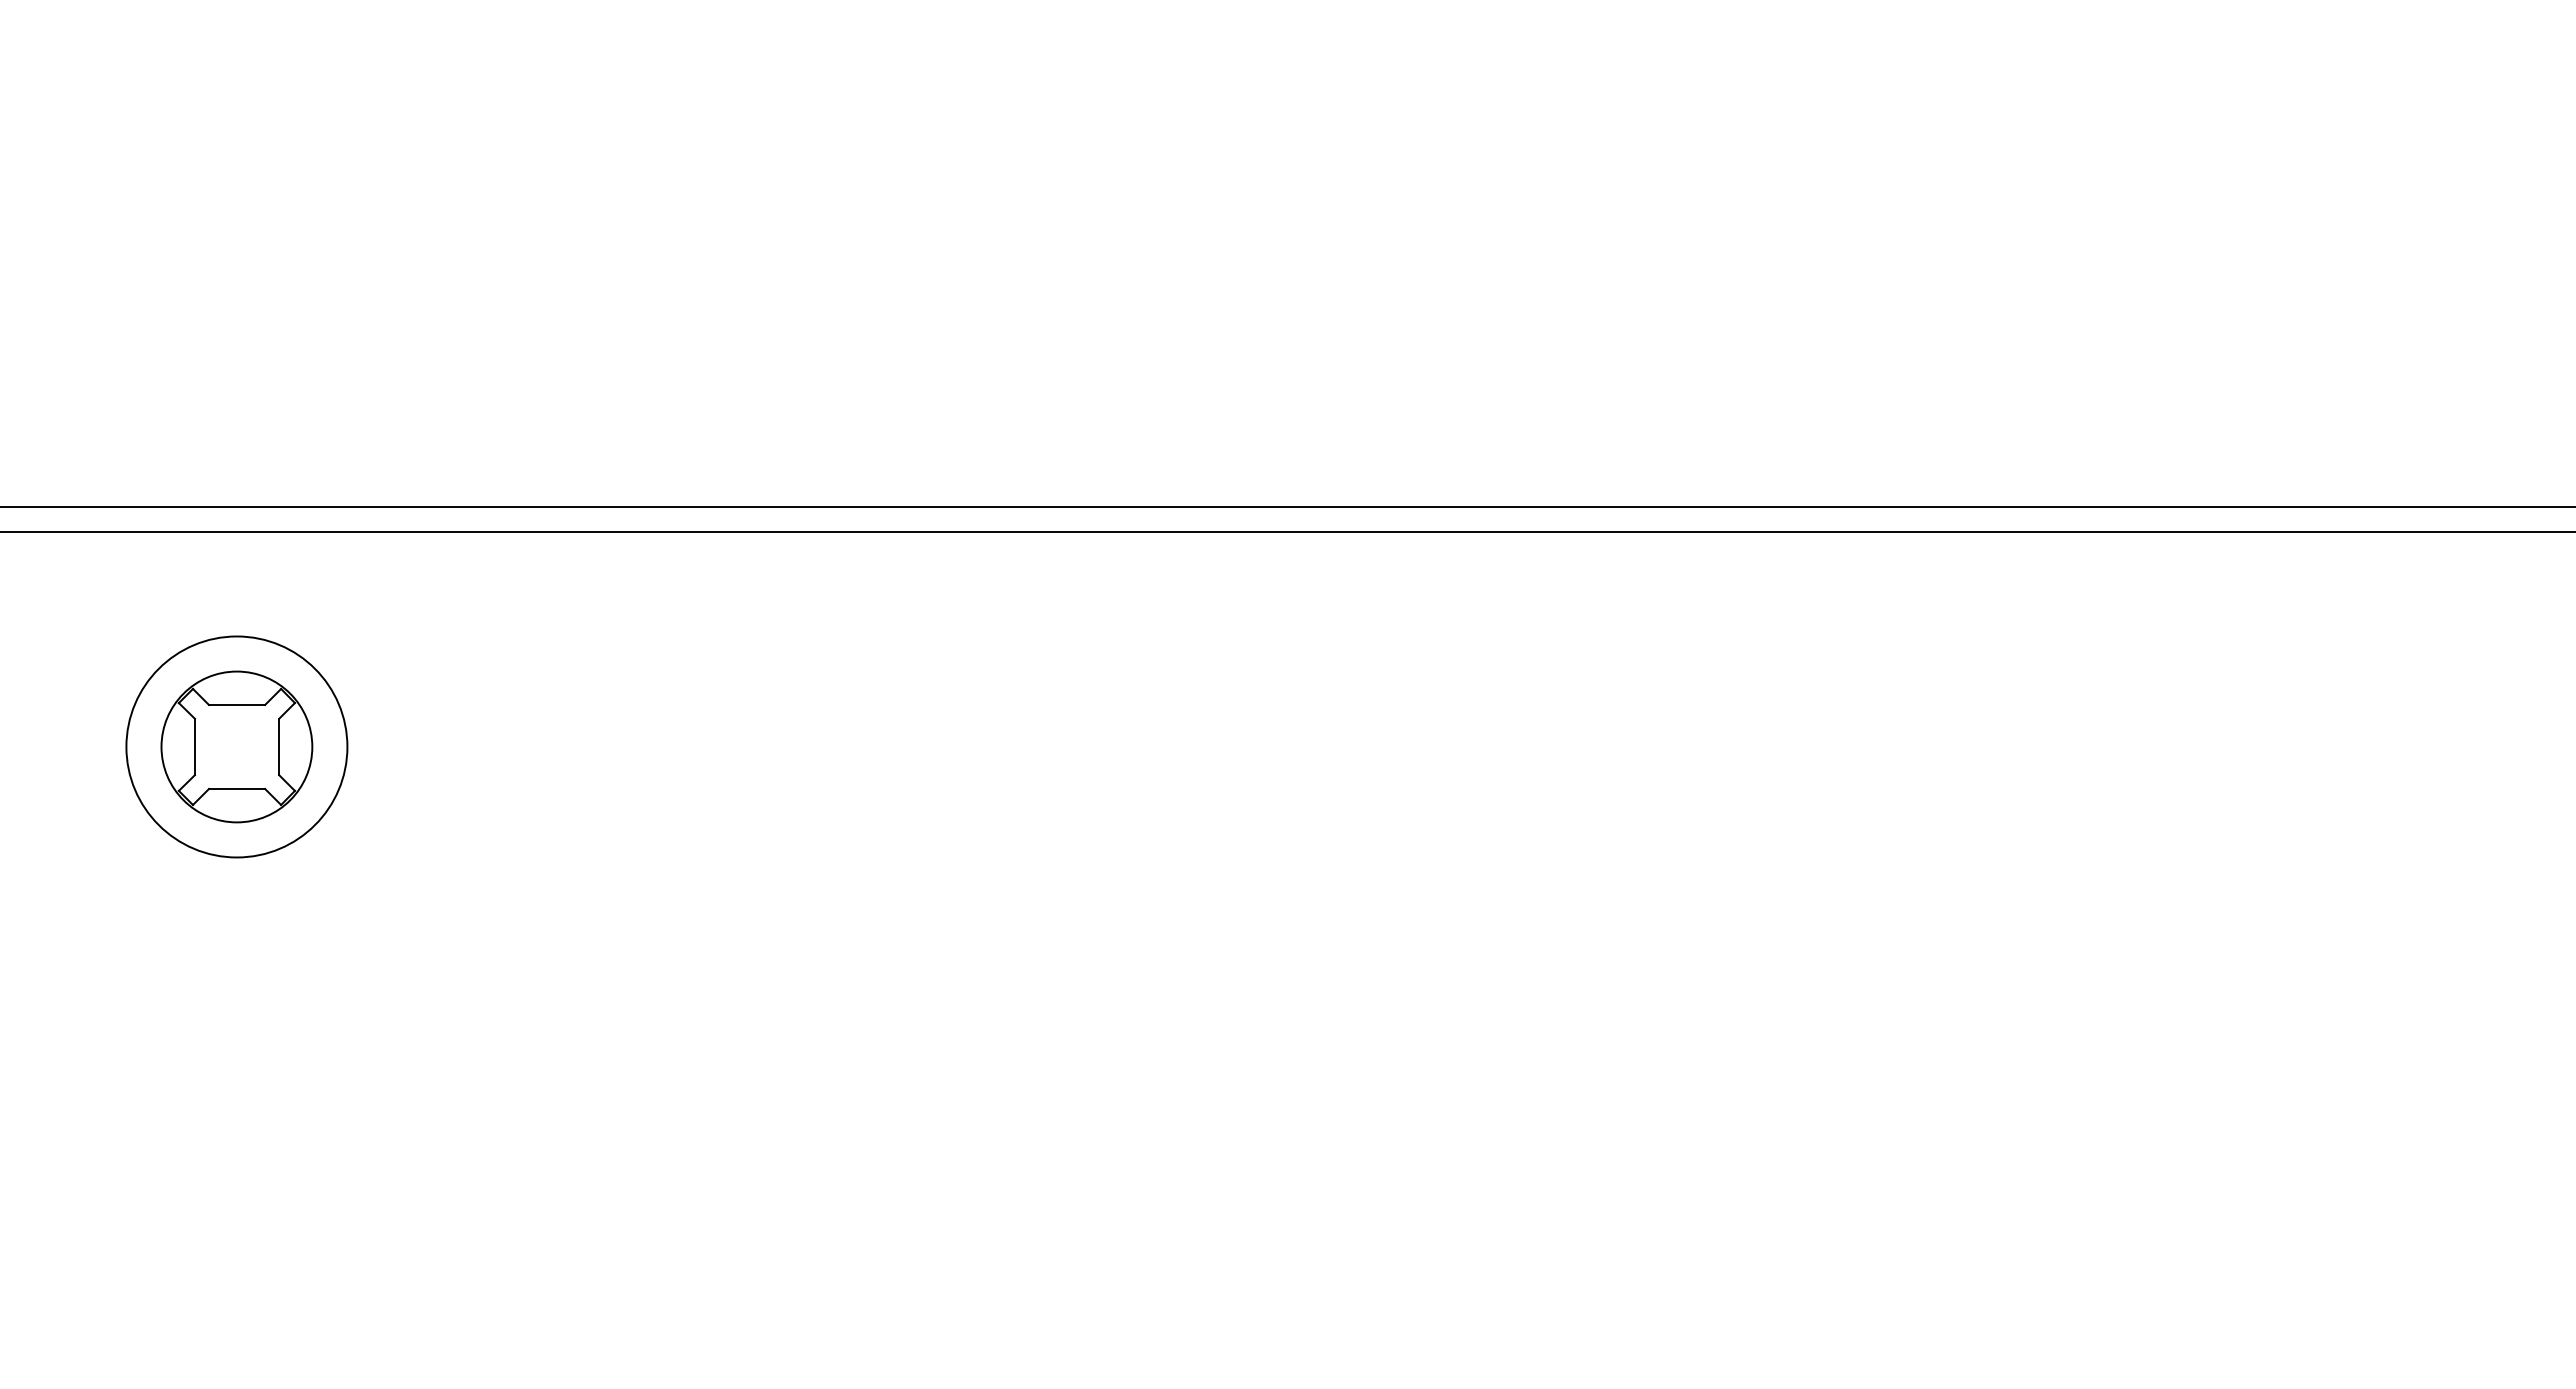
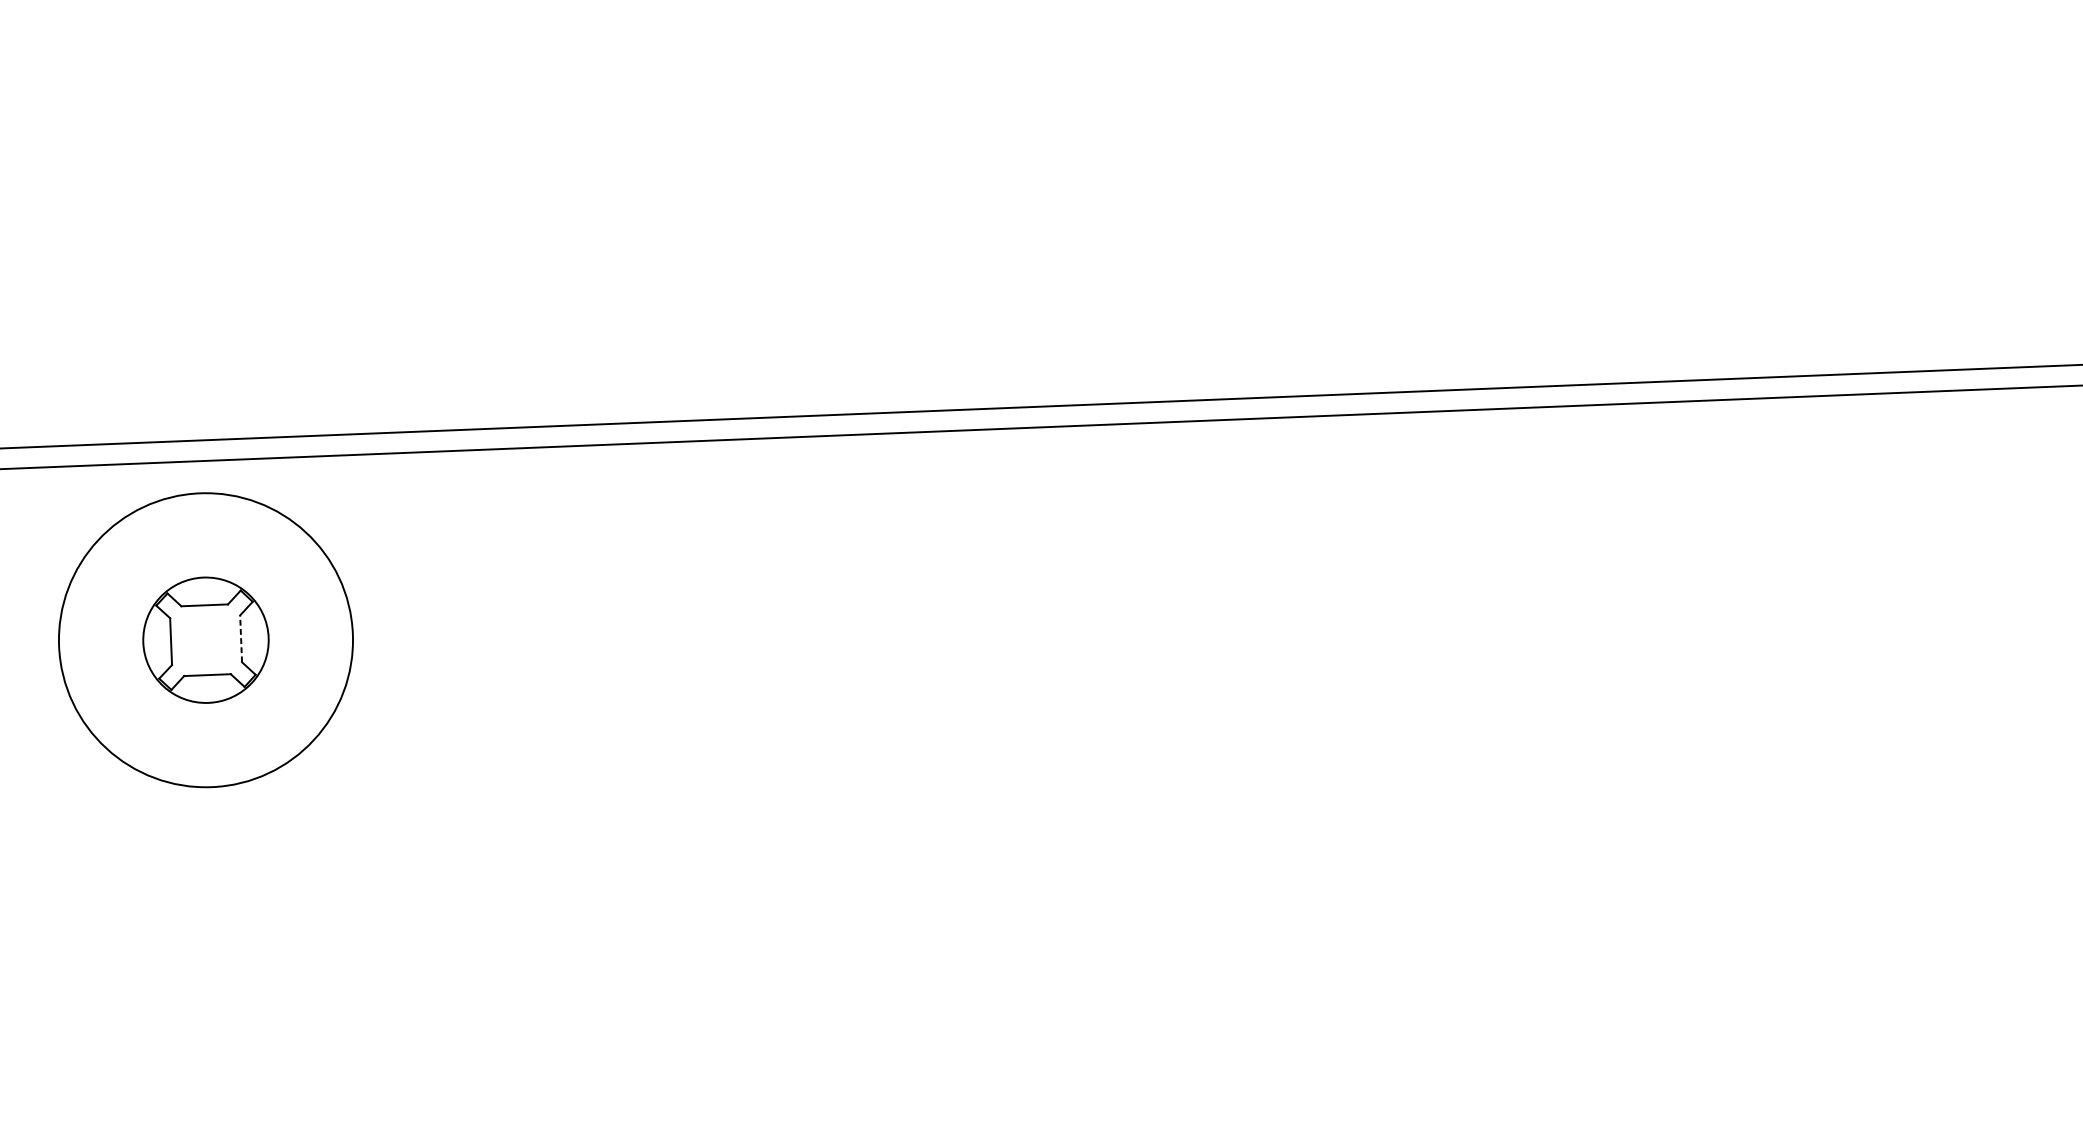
circle: (236, 746) -> (205, 639), size x1.6
line: (279, 746) -> (241, 638), solid -> dashed

